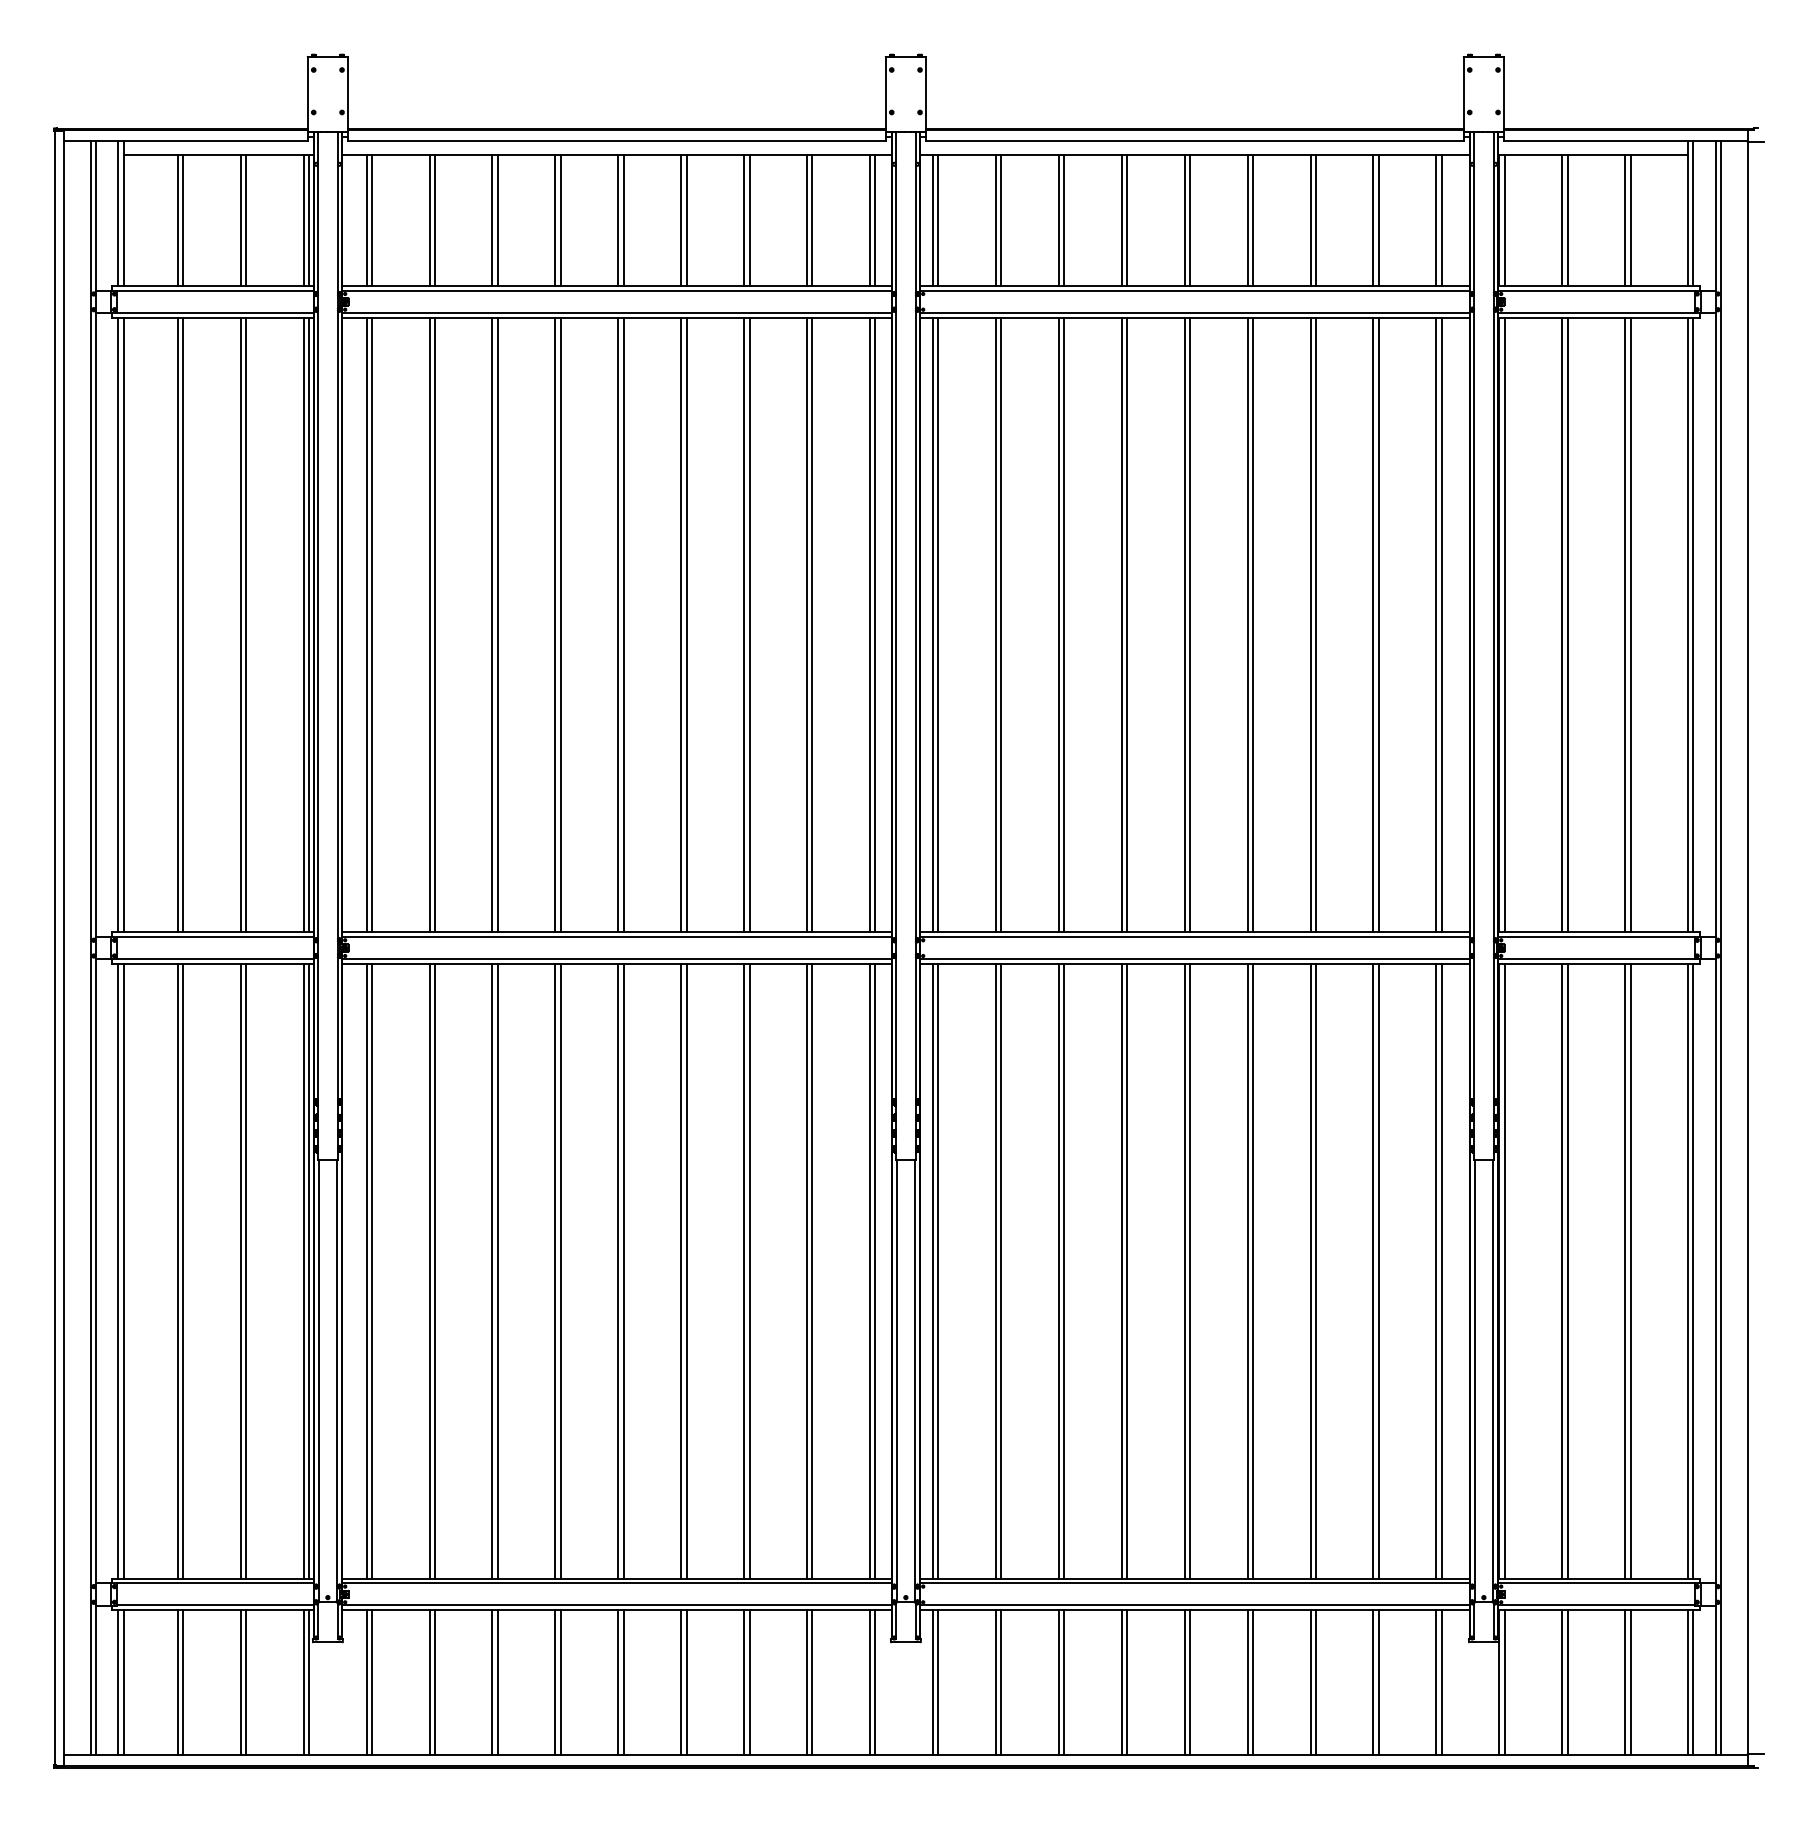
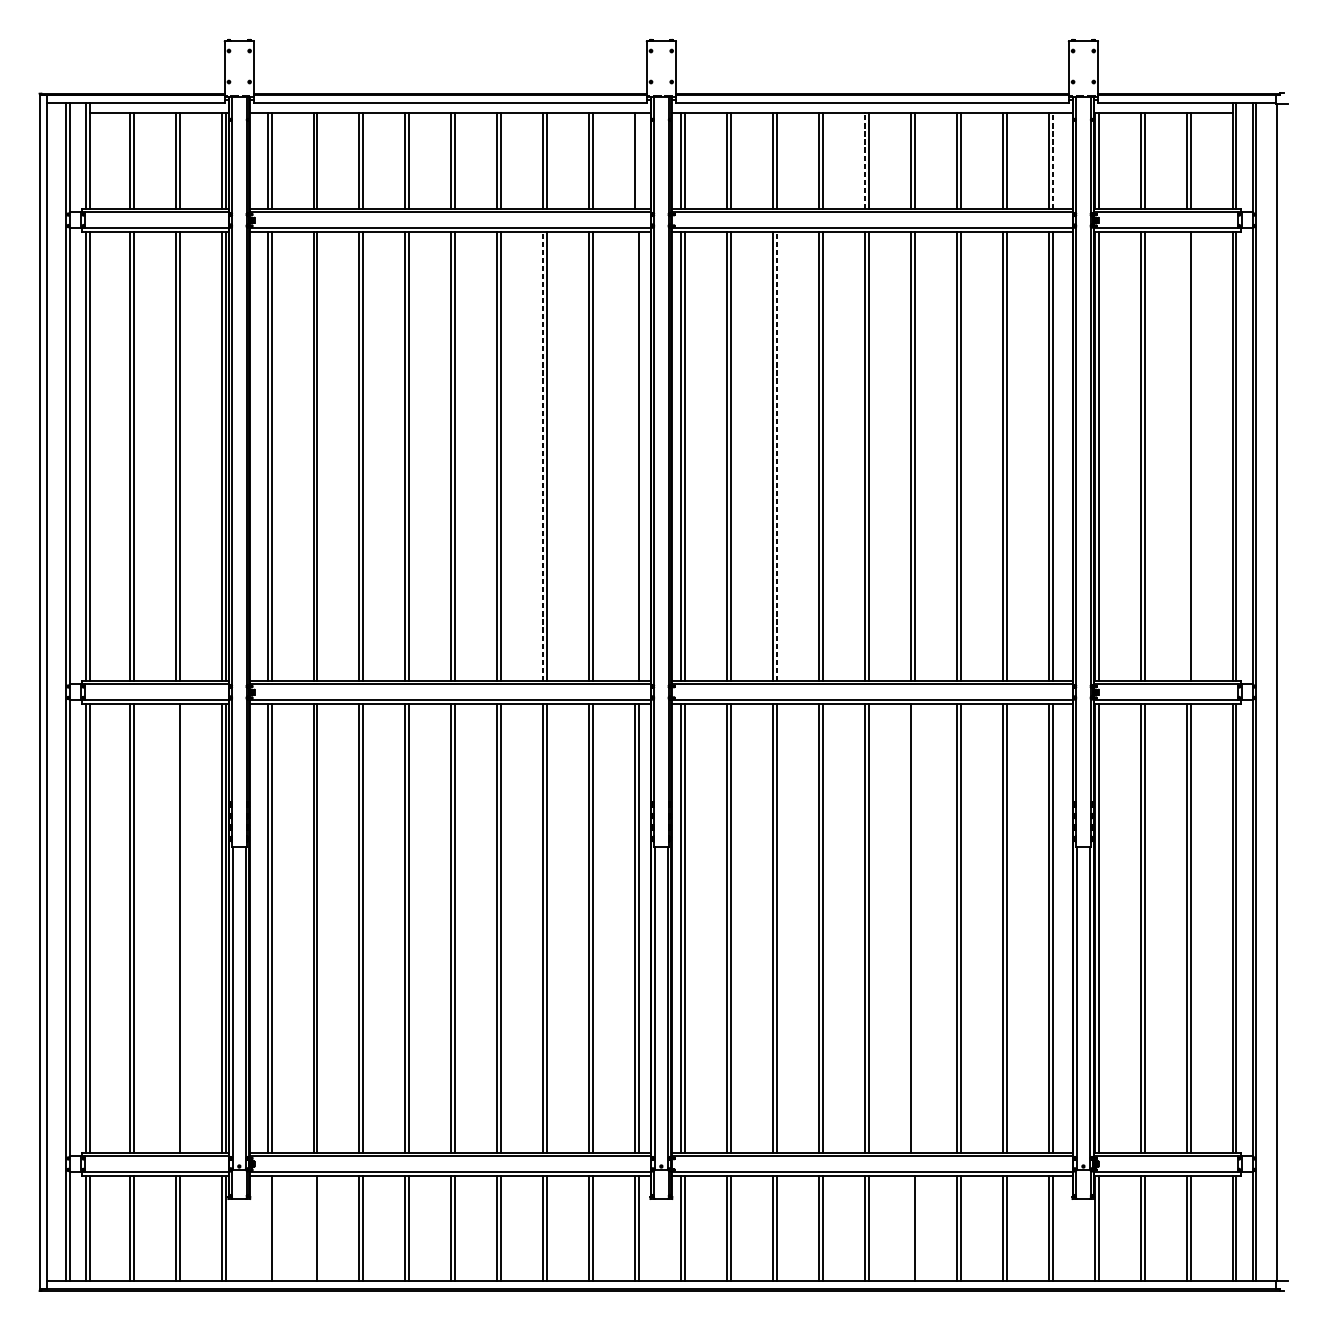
line: (875, 220) -> (639, 160), removed
line: (1184, 220) -> (864, 160), solid -> dashed
line: (1441, 220) -> (1052, 160), solid -> dashed
line: (744, 624) -> (543, 455), solid -> dashed
line: (870, 624) -> (635, 455), removed
line: (1064, 624) -> (777, 455), solid -> dashed
line: (1625, 624) -> (1186, 455), removed
line: (240, 1270) -> (175, 927), removed
line: (1252, 1270) -> (914, 927), removed
line: (366, 1682) -> (267, 1228), removed
line: (429, 1682) -> (313, 1228), removed
line: (1247, 1682) -> (910, 1228), removed

